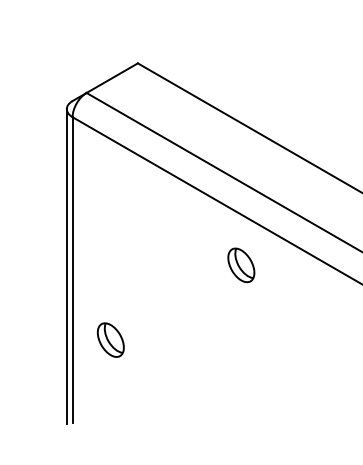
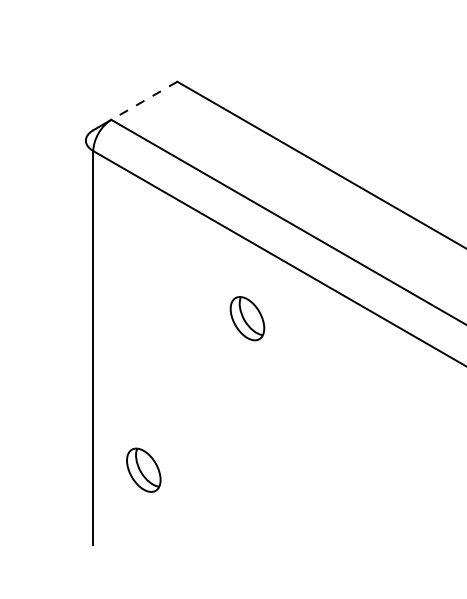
line: (112, 78) -> (144, 101), solid -> dashed
part: (241, 265) -> (247, 318), moved
line: (66, 266) -> (85, 343), removed
part: (110, 339) -> (143, 469), moved

